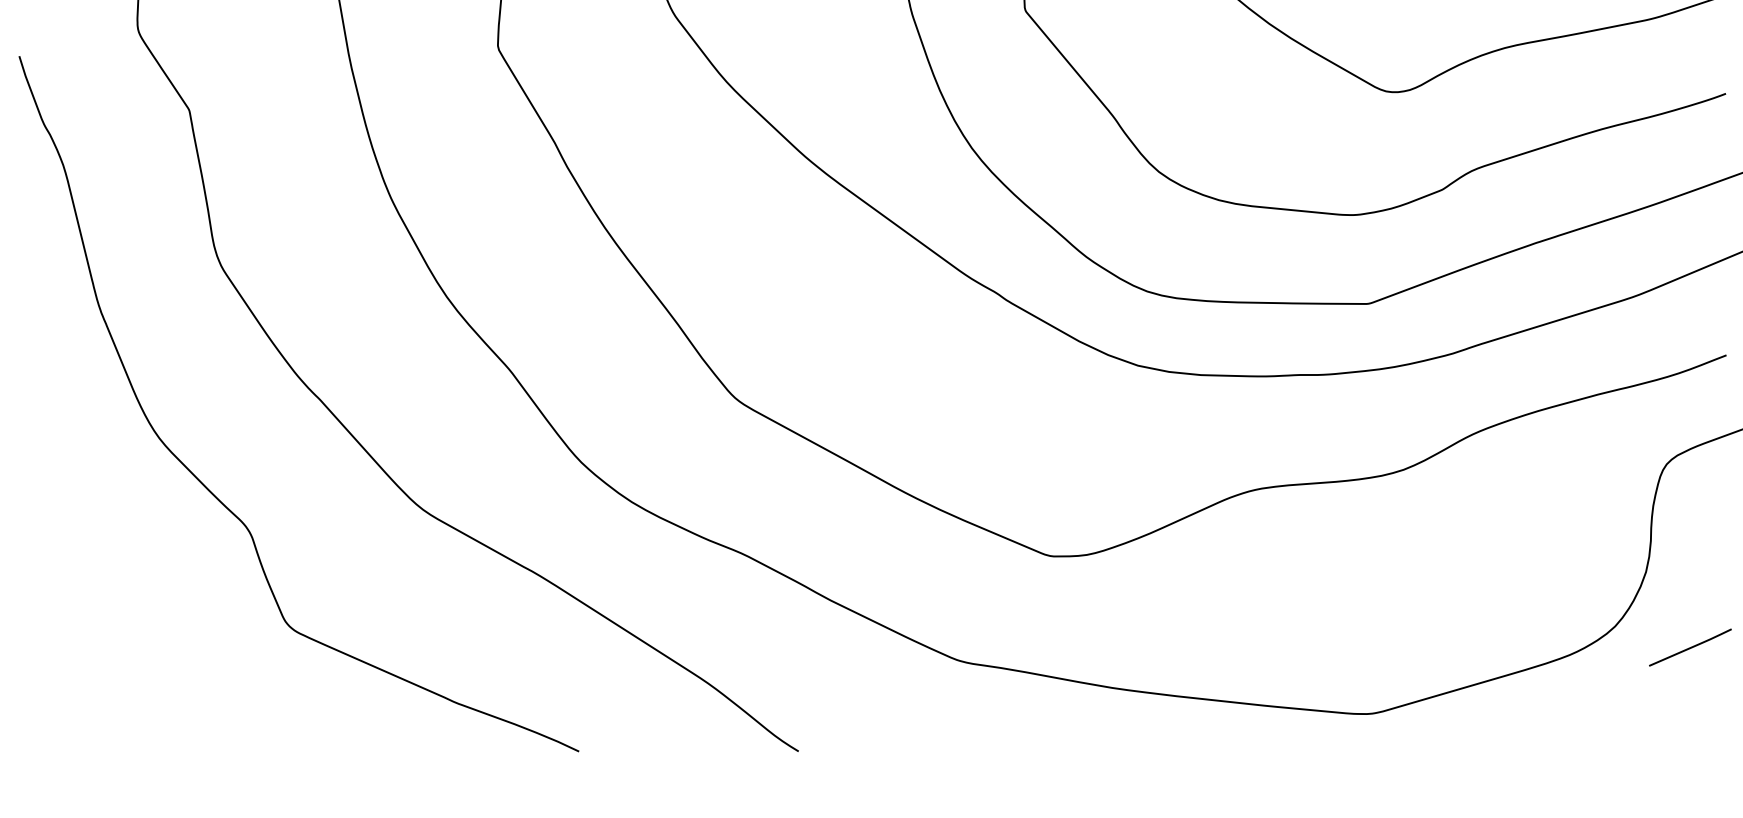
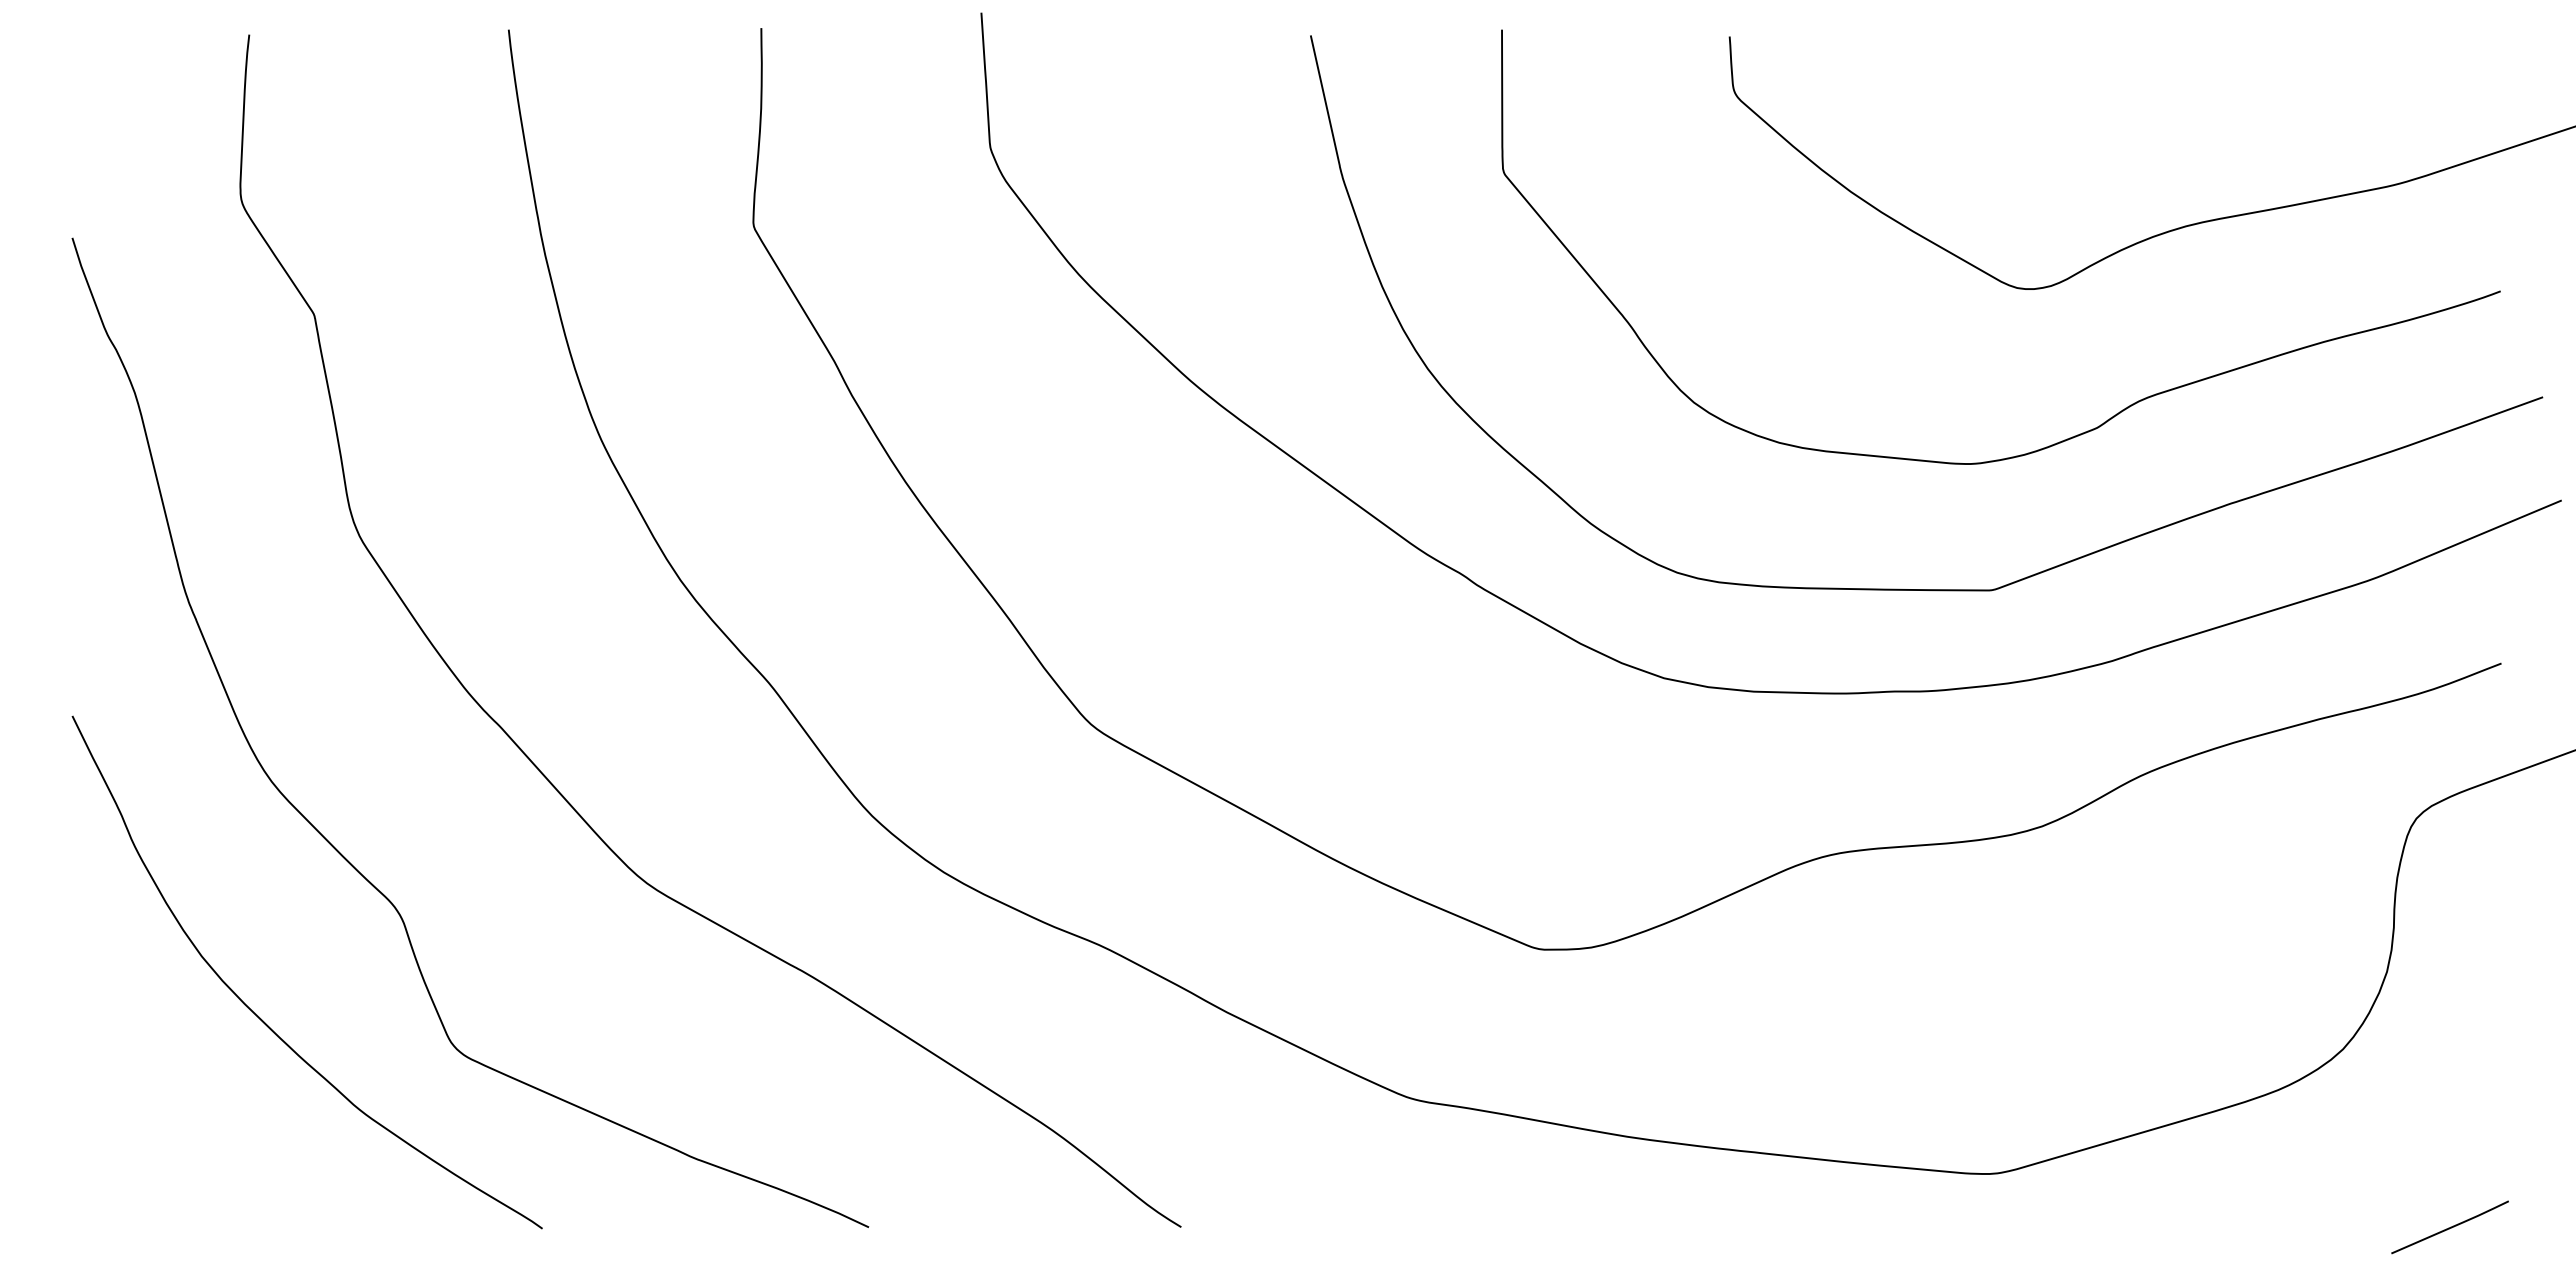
curve: (151, 604) -> (260, 1017), added
line: (1689, 647) -> (2449, 1227), moved

